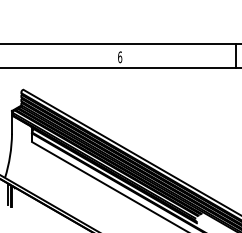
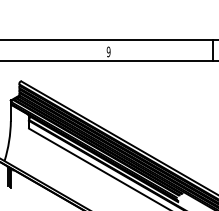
text: (119, 56) -> (108, 51), 6 -> 9

